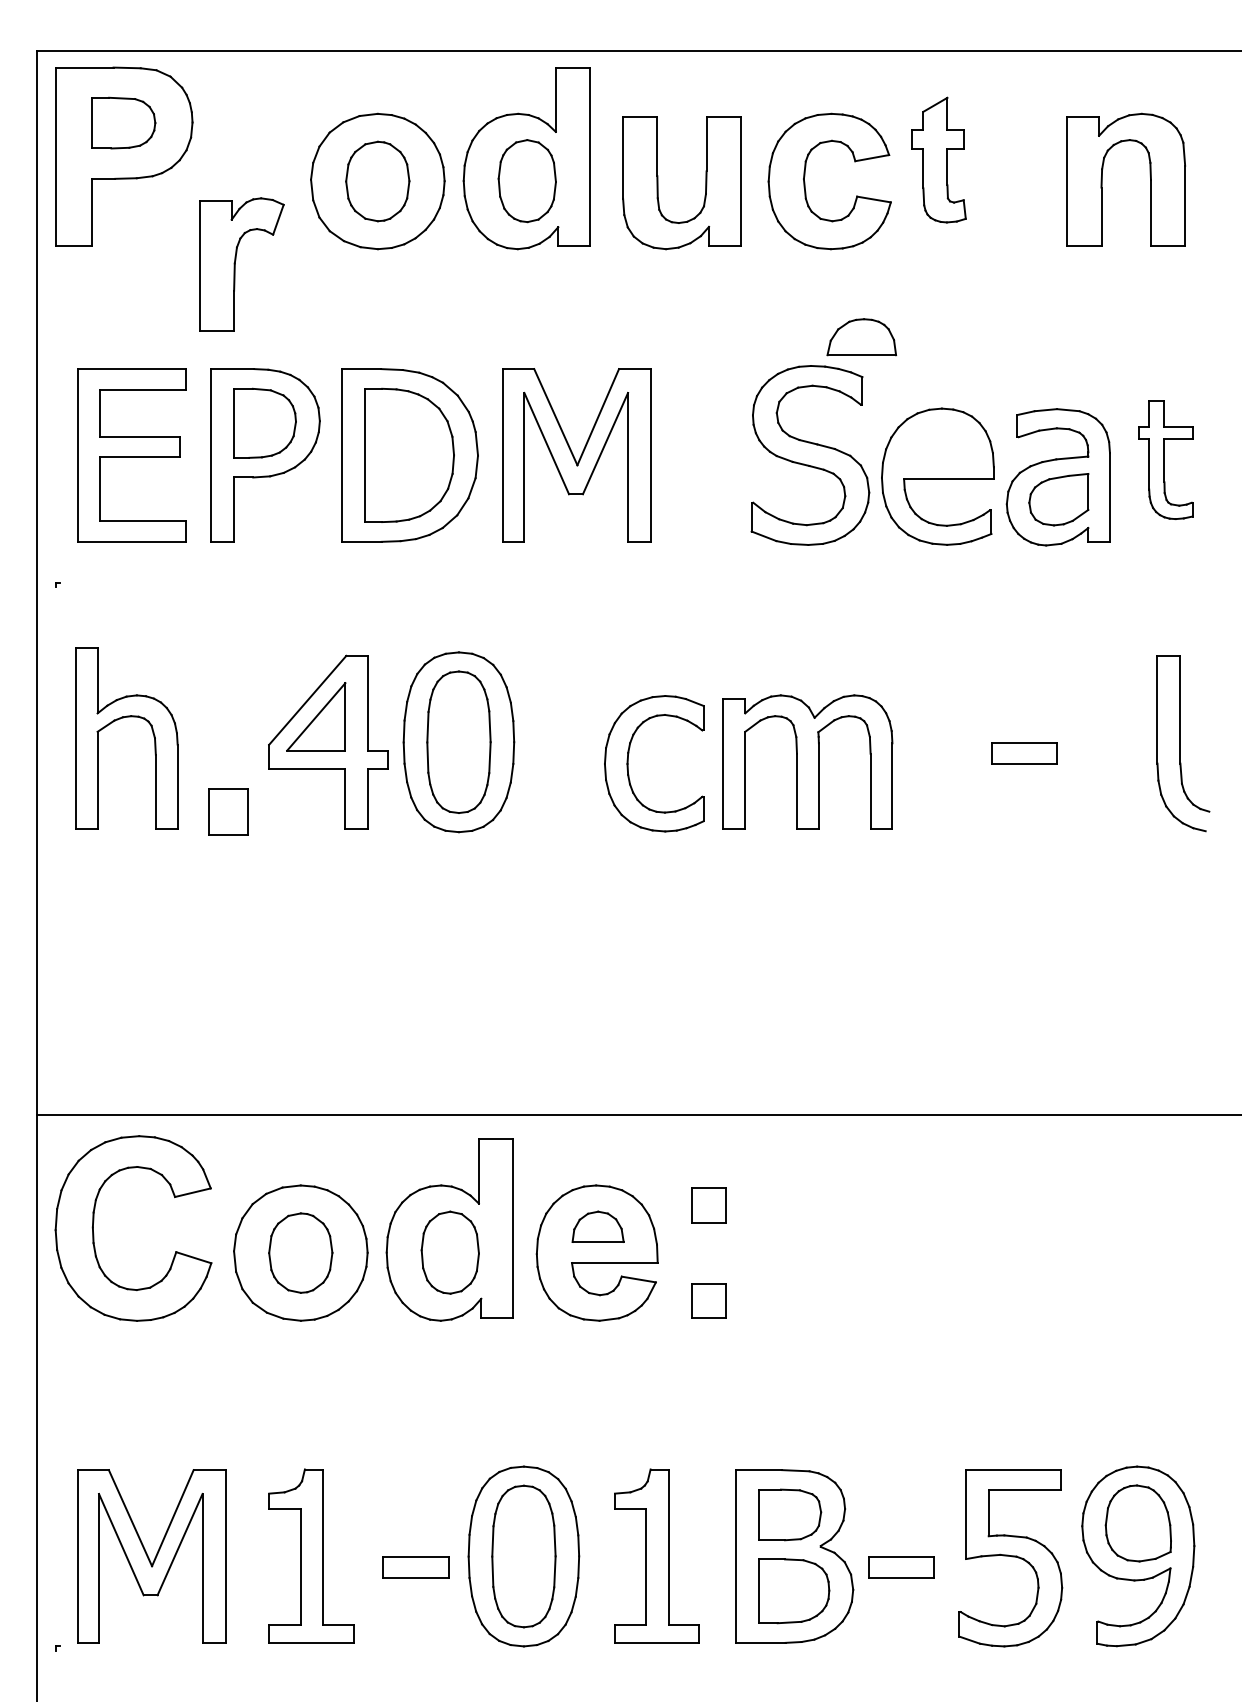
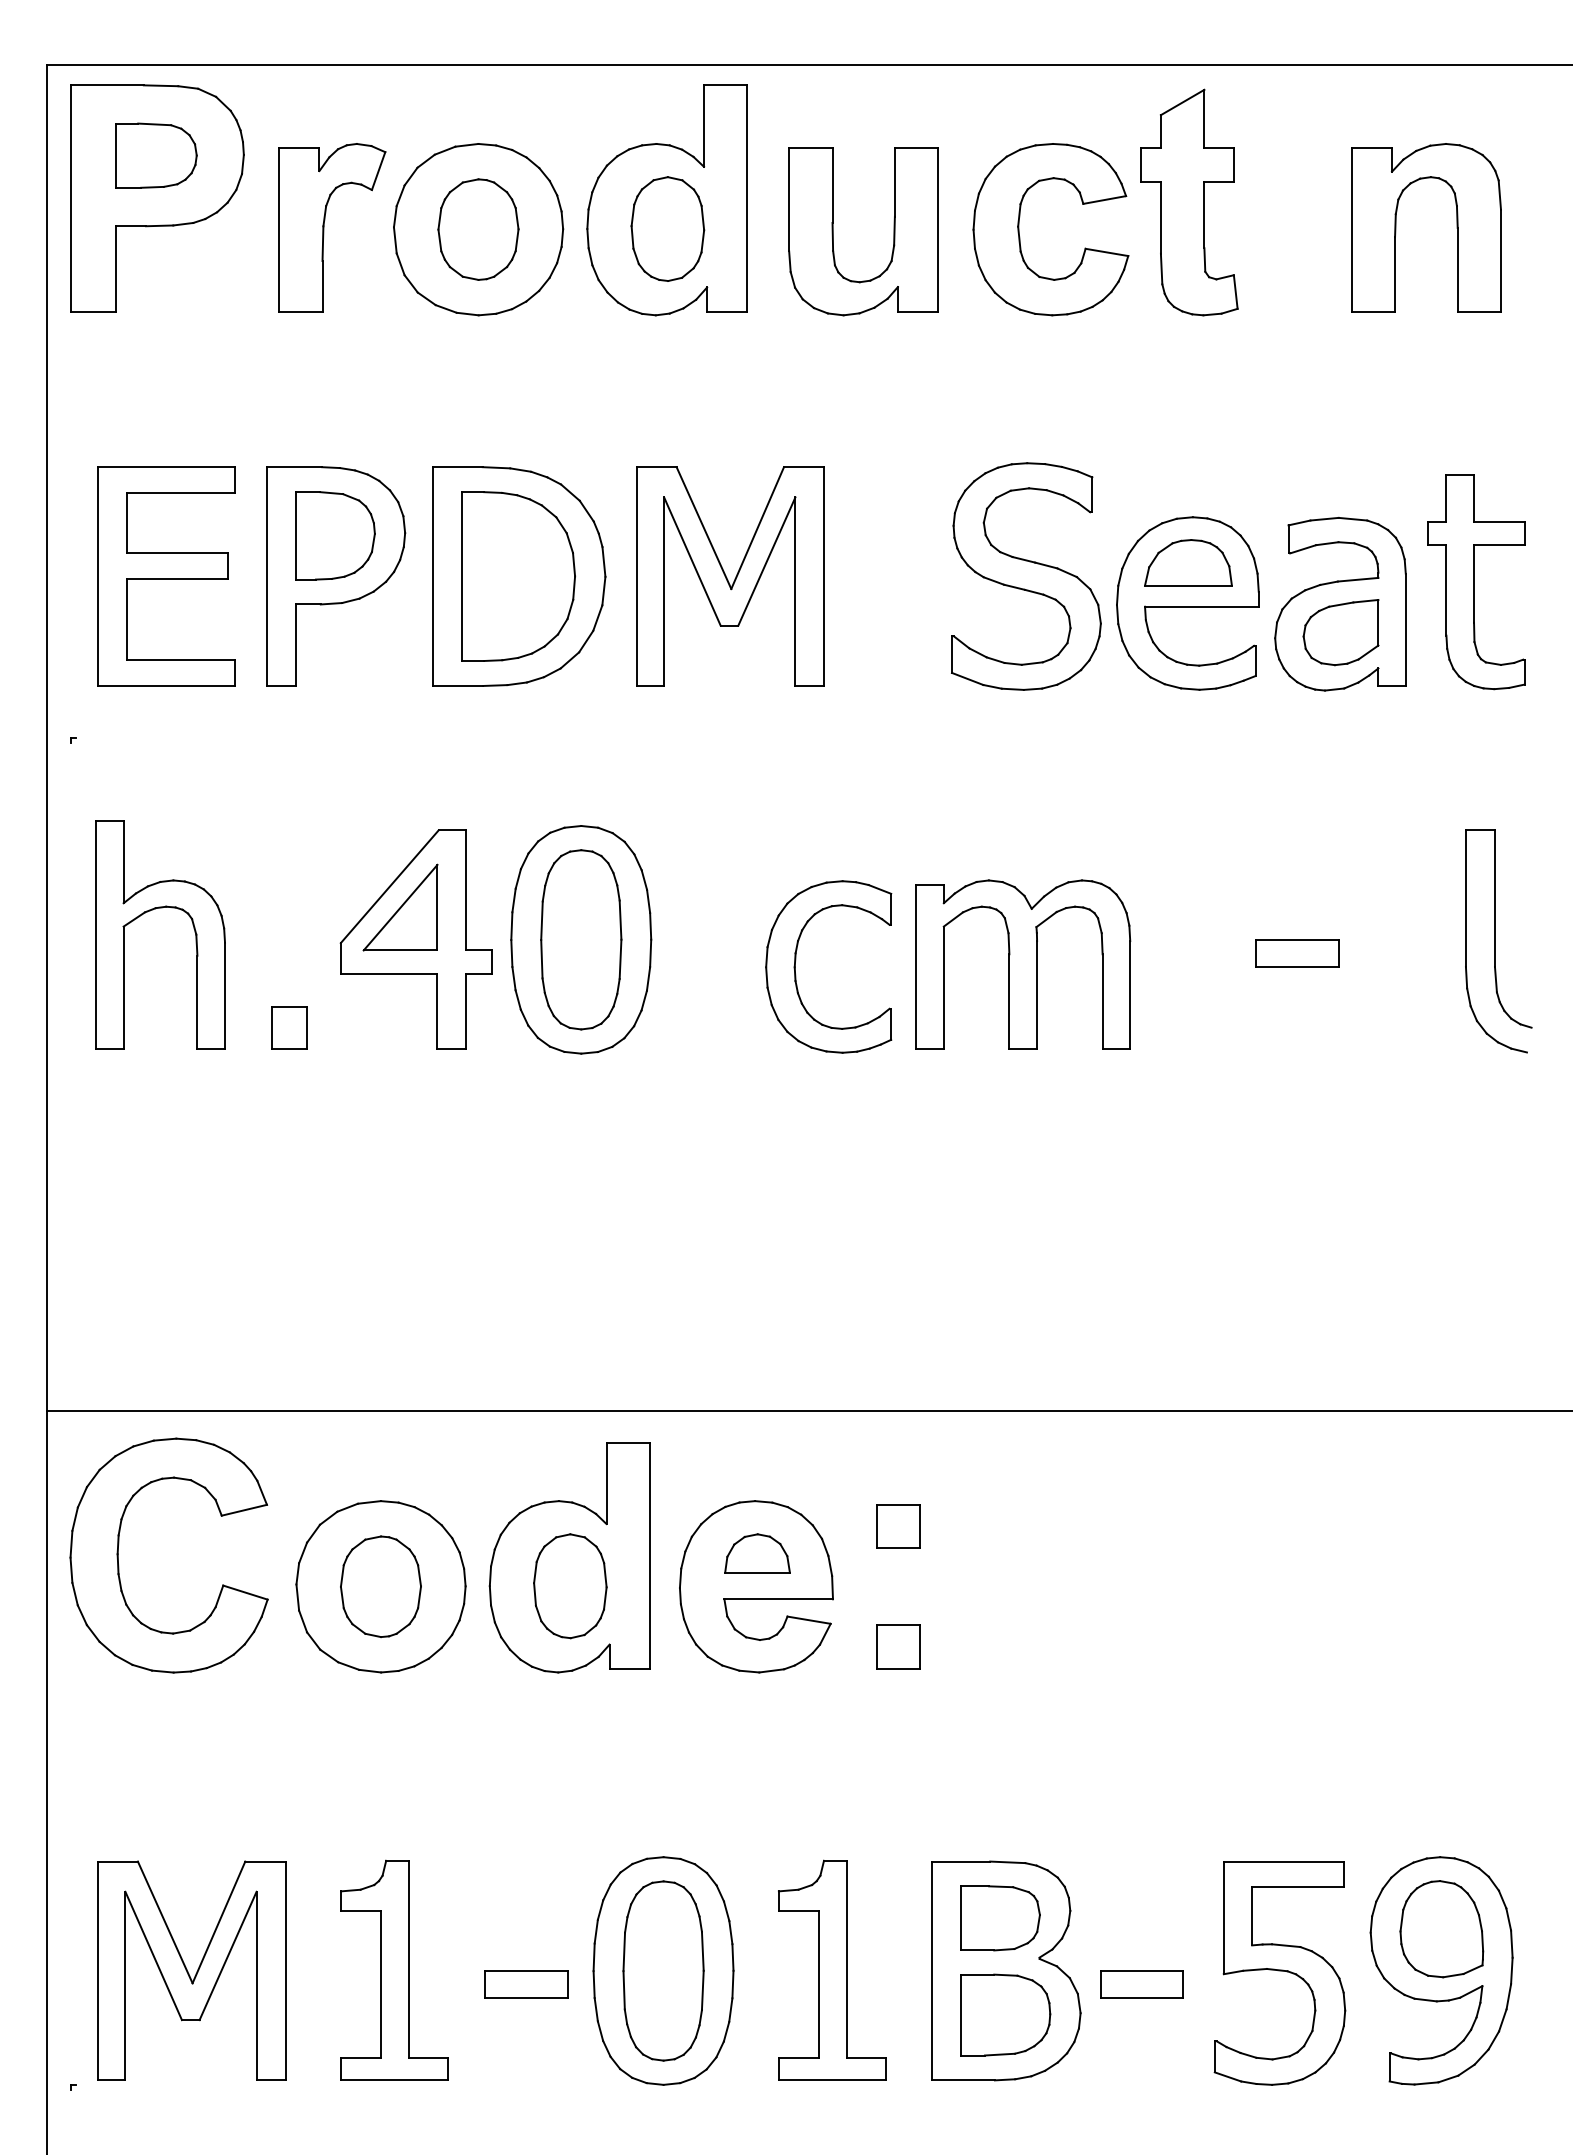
part: (939, 160) -> (1189, 202), size x1.43
part: (235, 264) -> (324, 227), moved
part: (861, 336) -> (1188, 562), moved
part: (1165, 460) -> (1476, 582), size x1.43
part: (228, 811) -> (289, 1027), size x0.71

